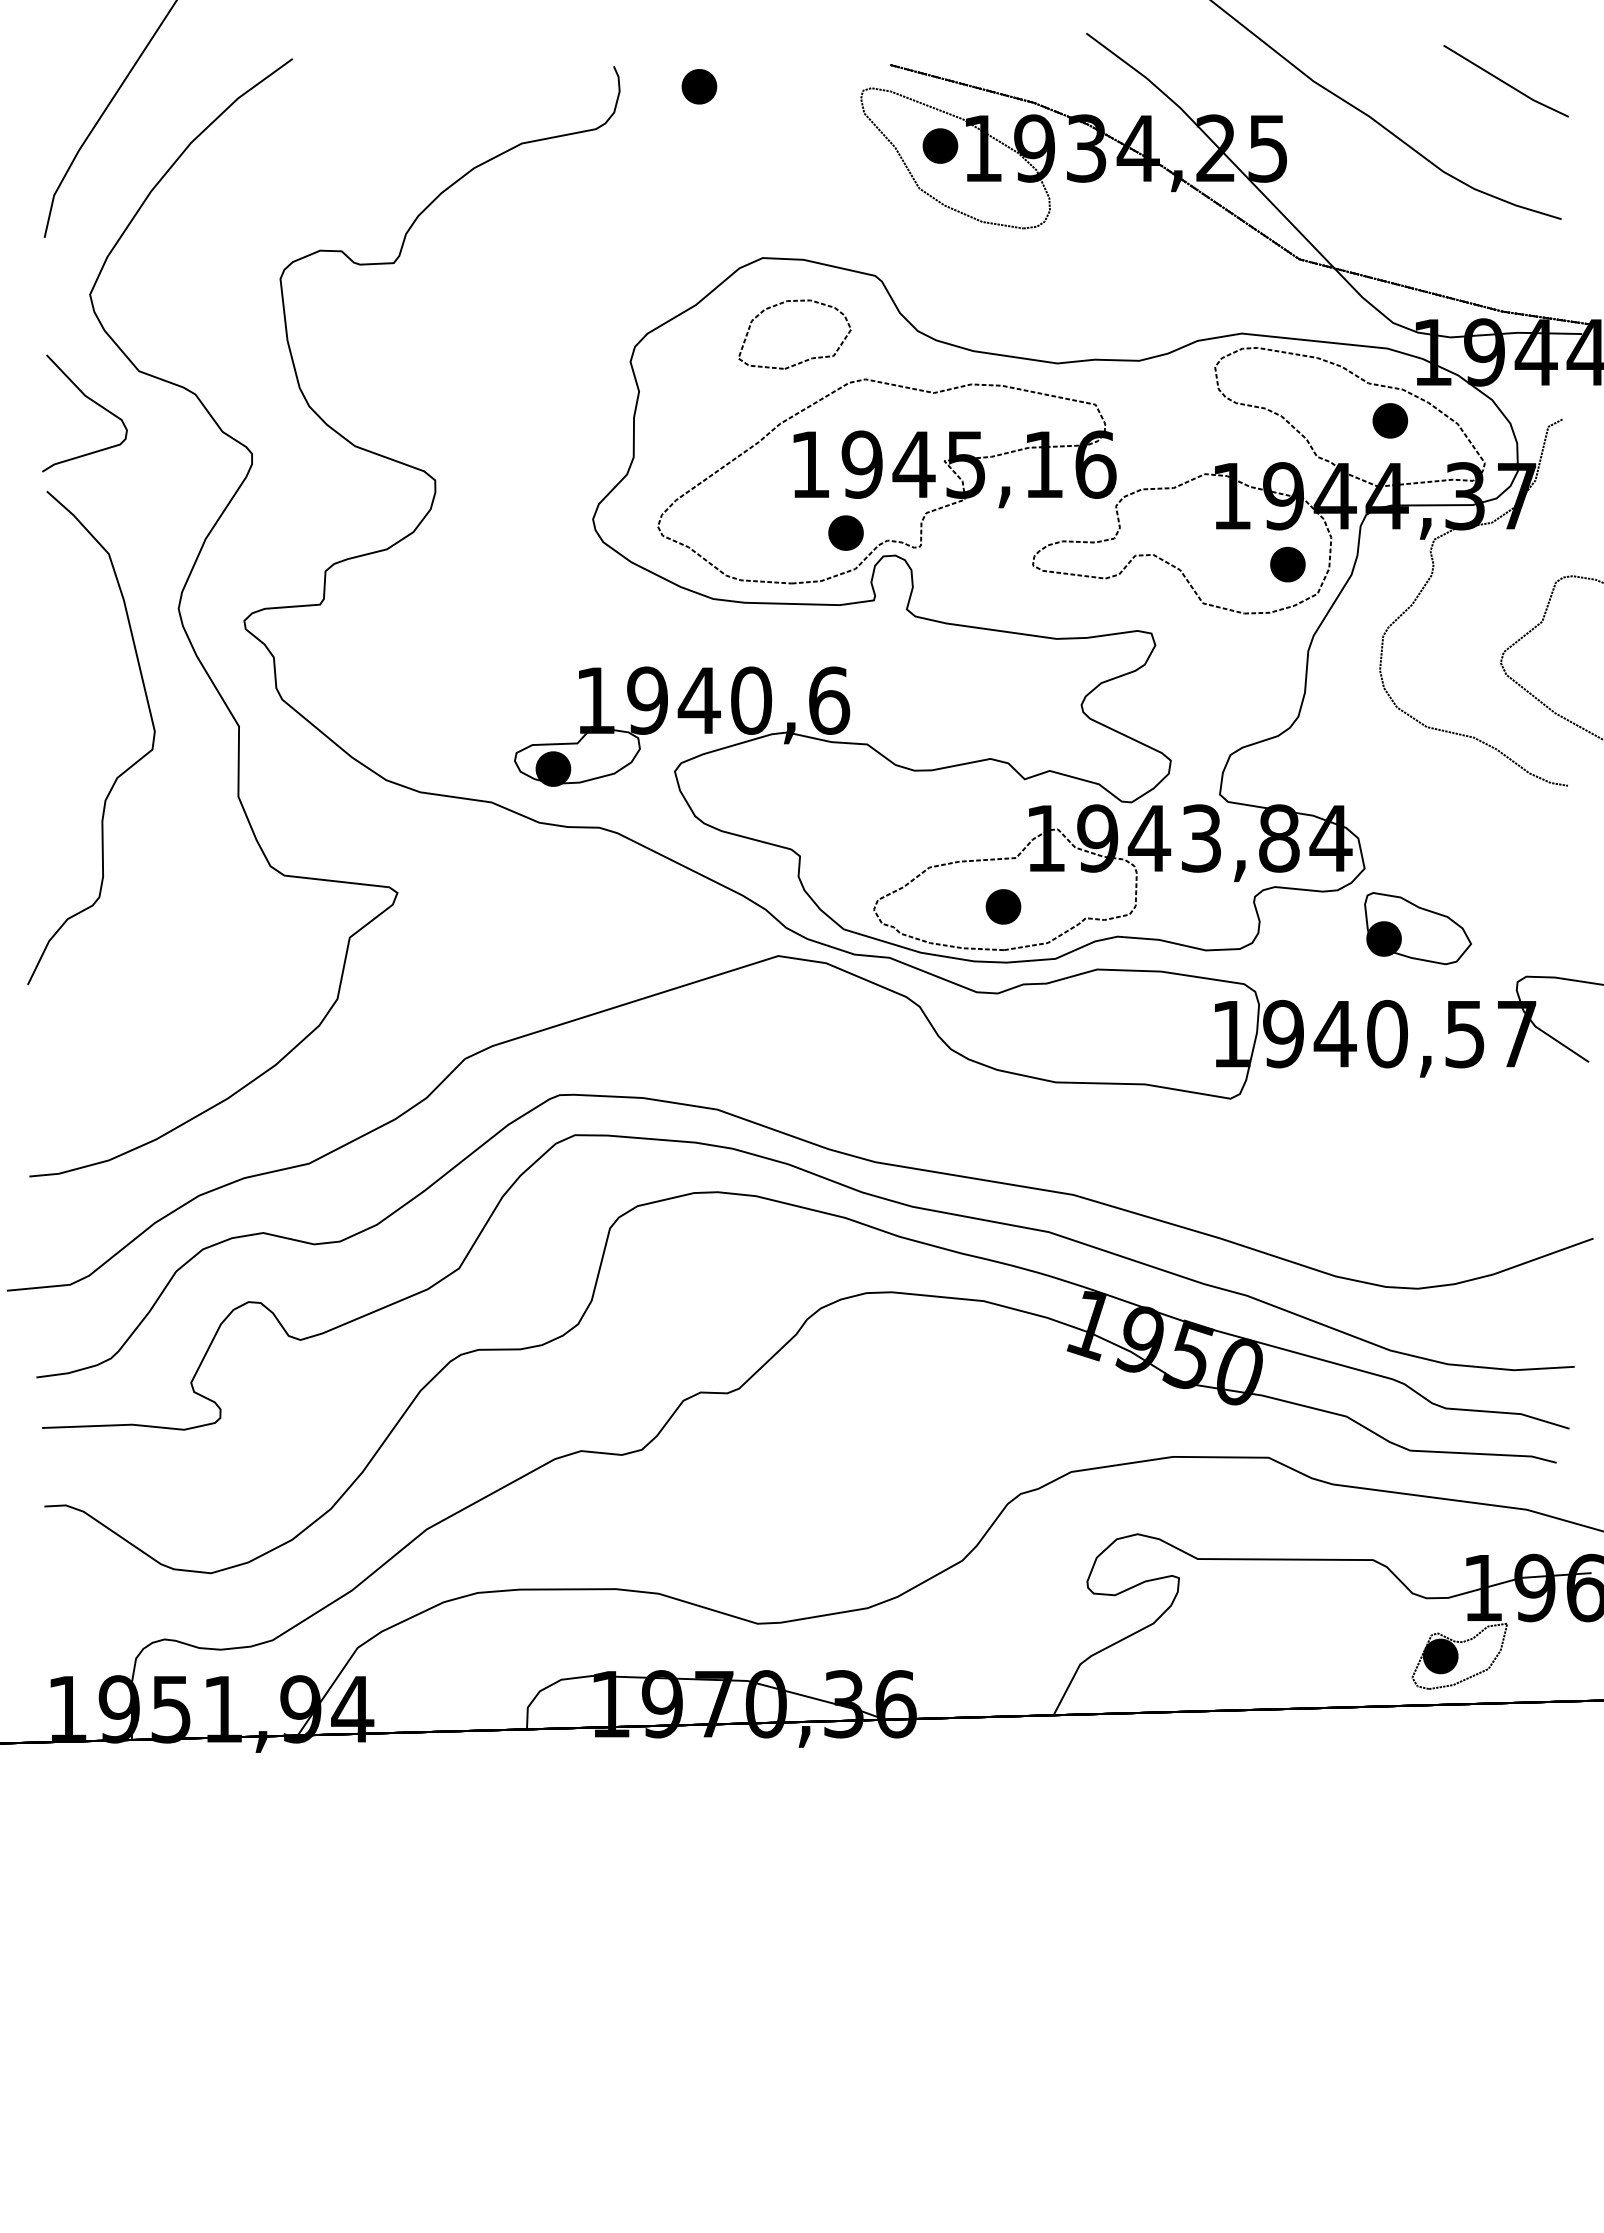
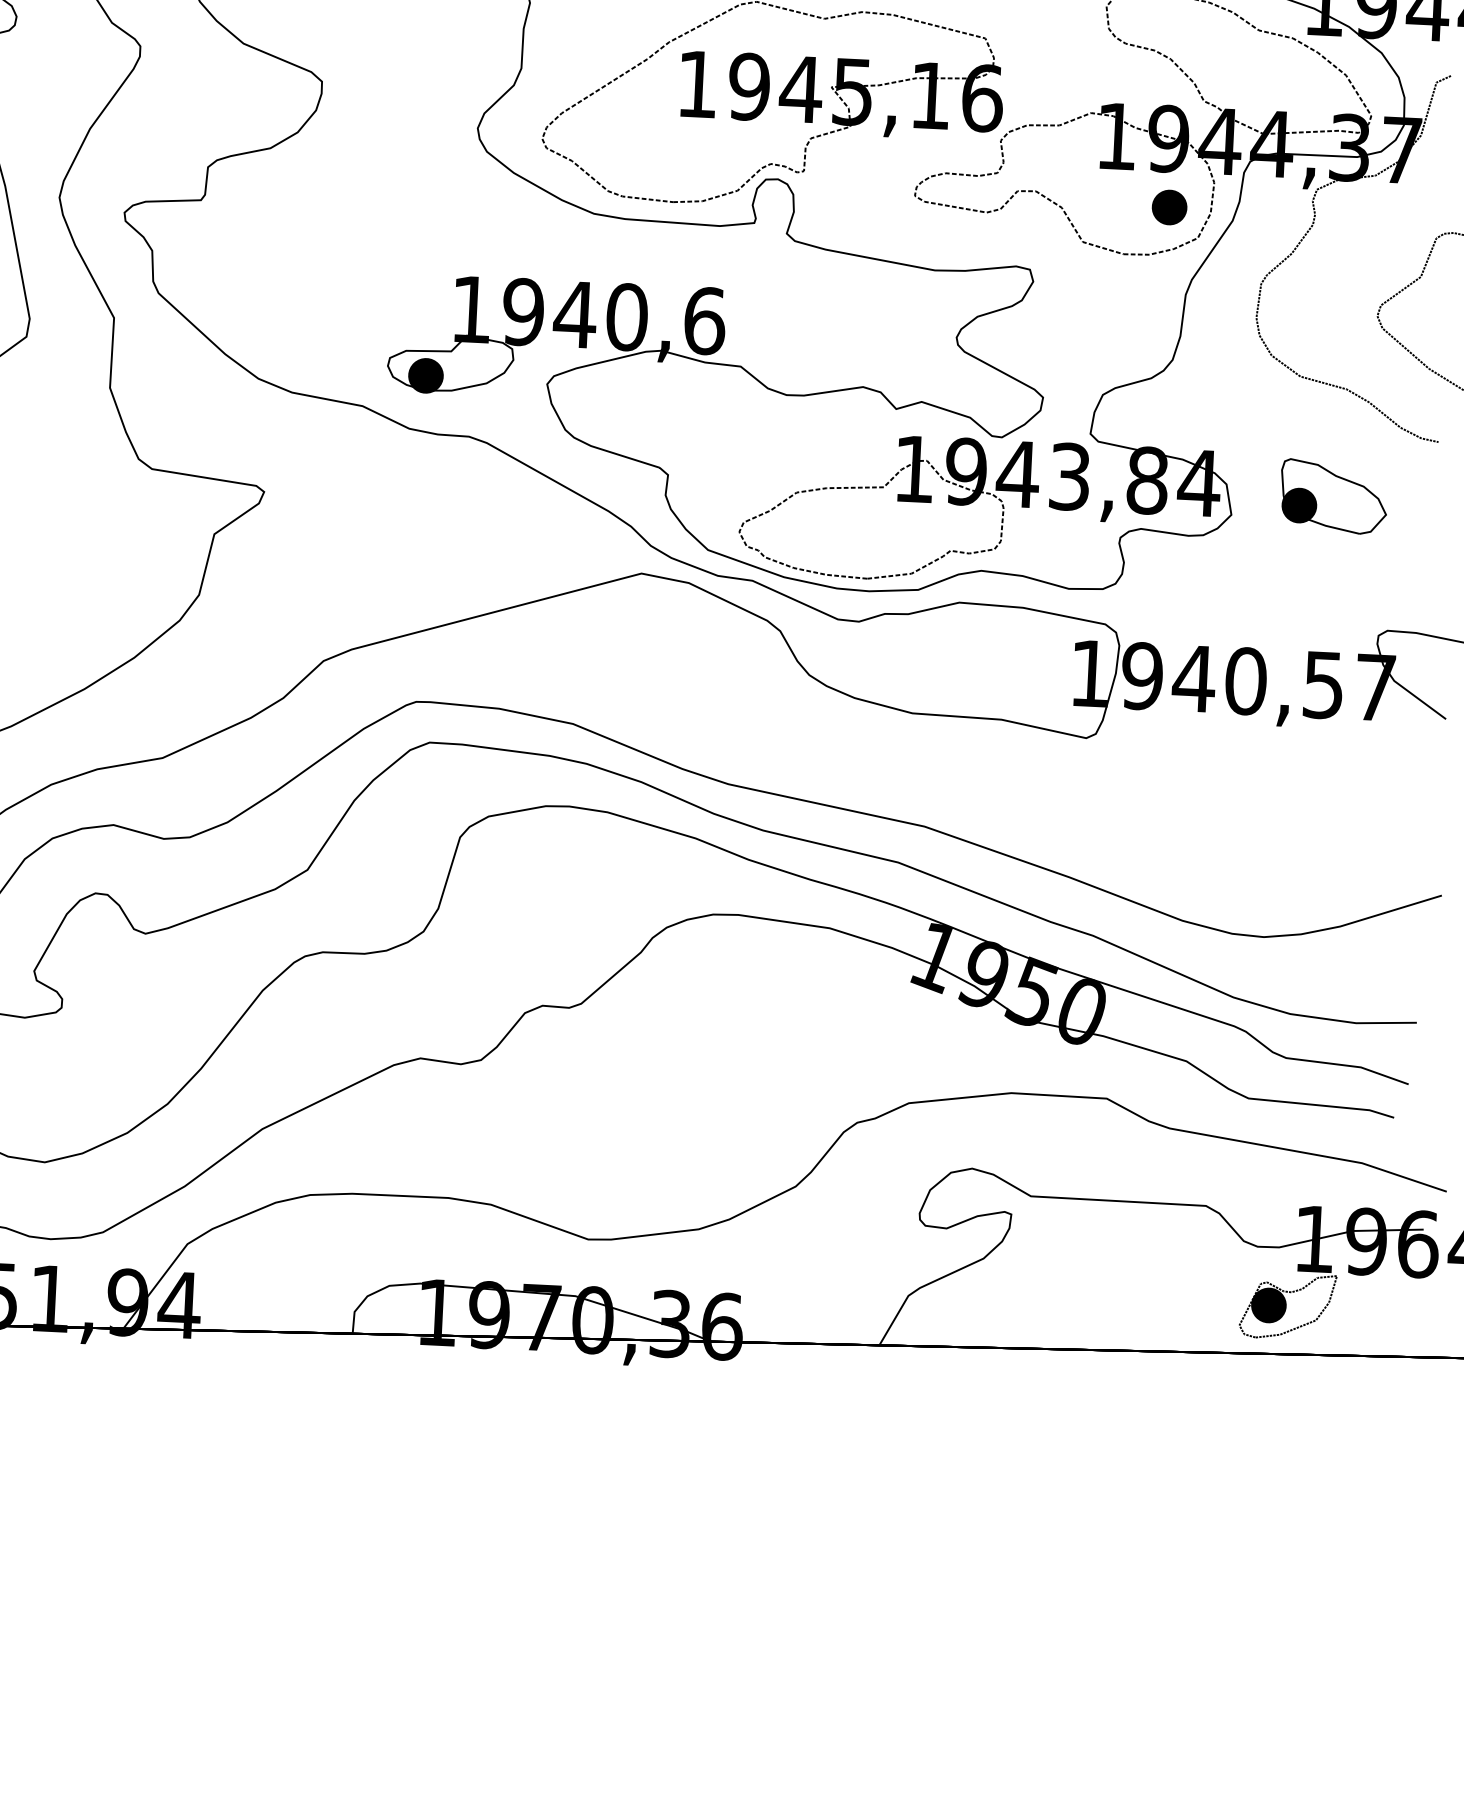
part: (1390, 420) -> (1279, 68), removed
part: (845, 532) -> (729, 153), removed
part: (1003, 906) -> (868, 535), removed
part: (1417, 928) -> (1333, 496), moved

